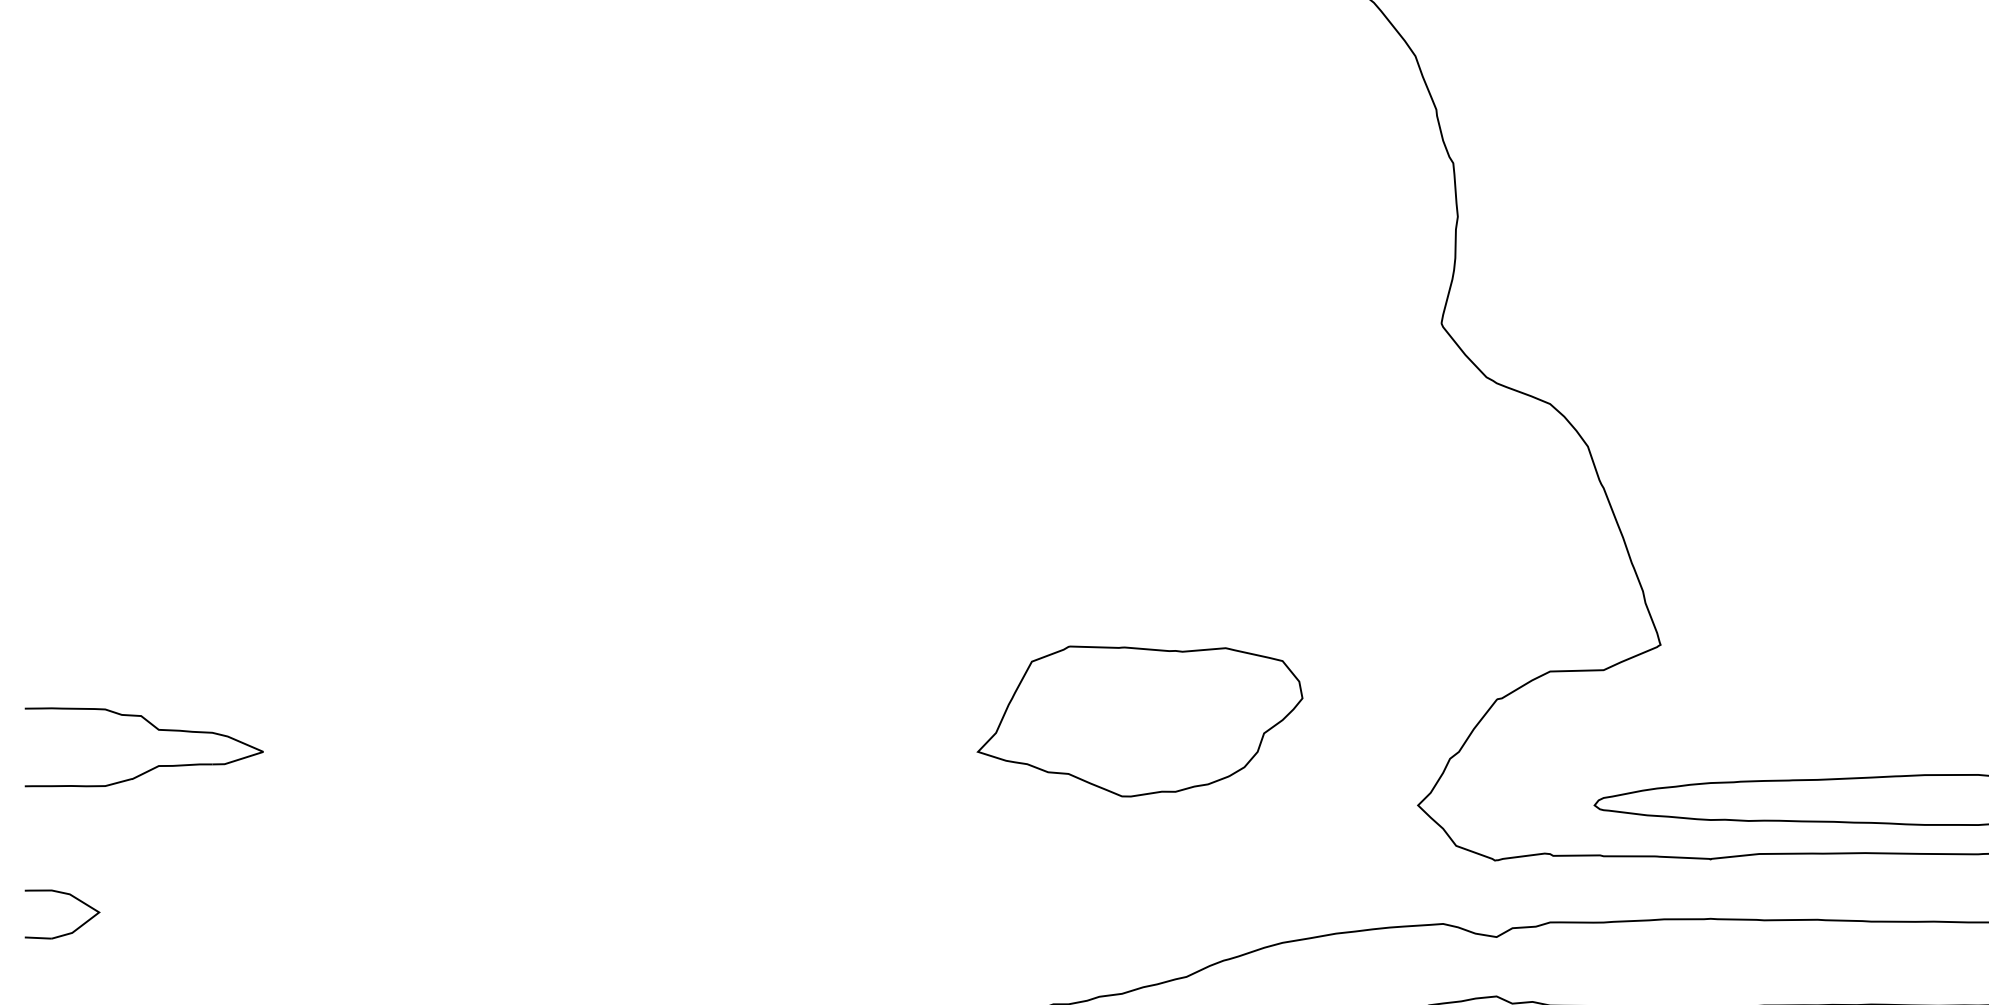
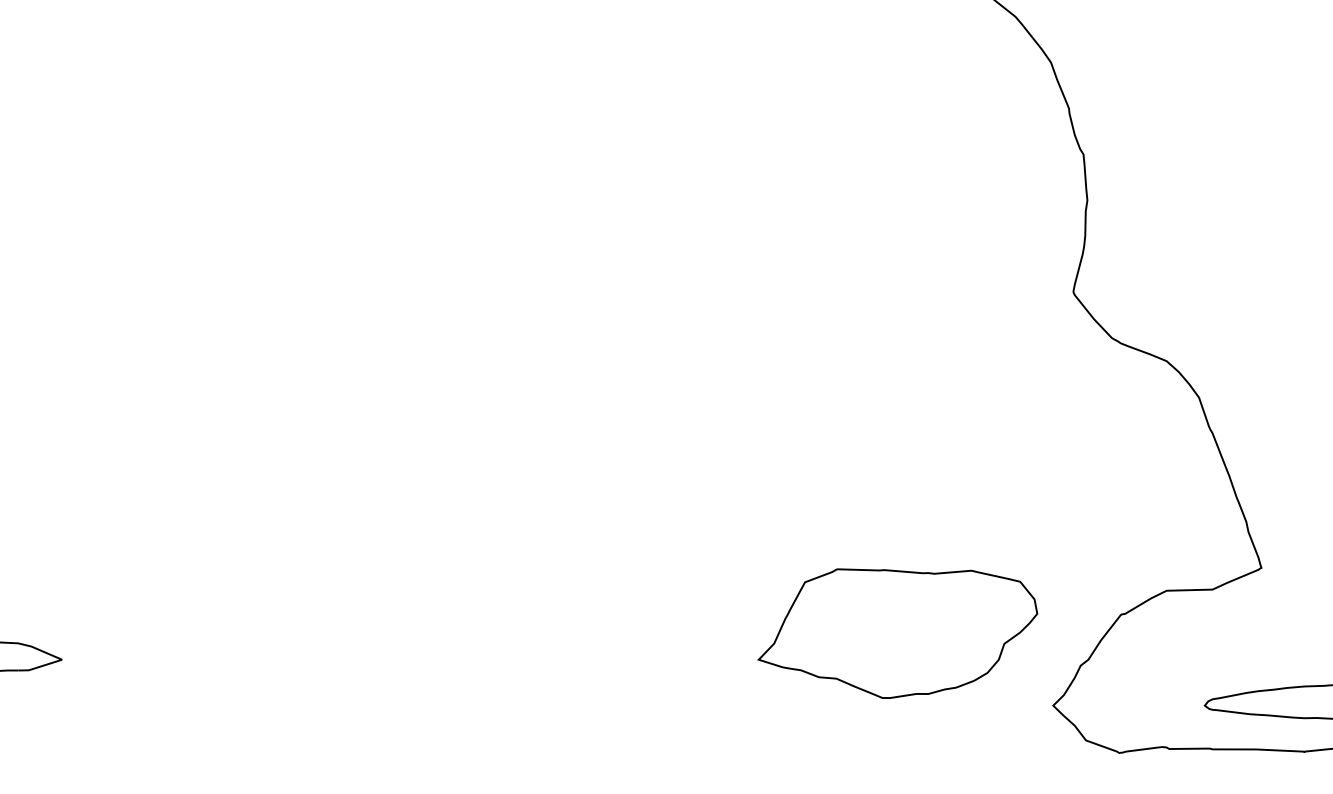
part: (1139, 721) -> (897, 633), moved

